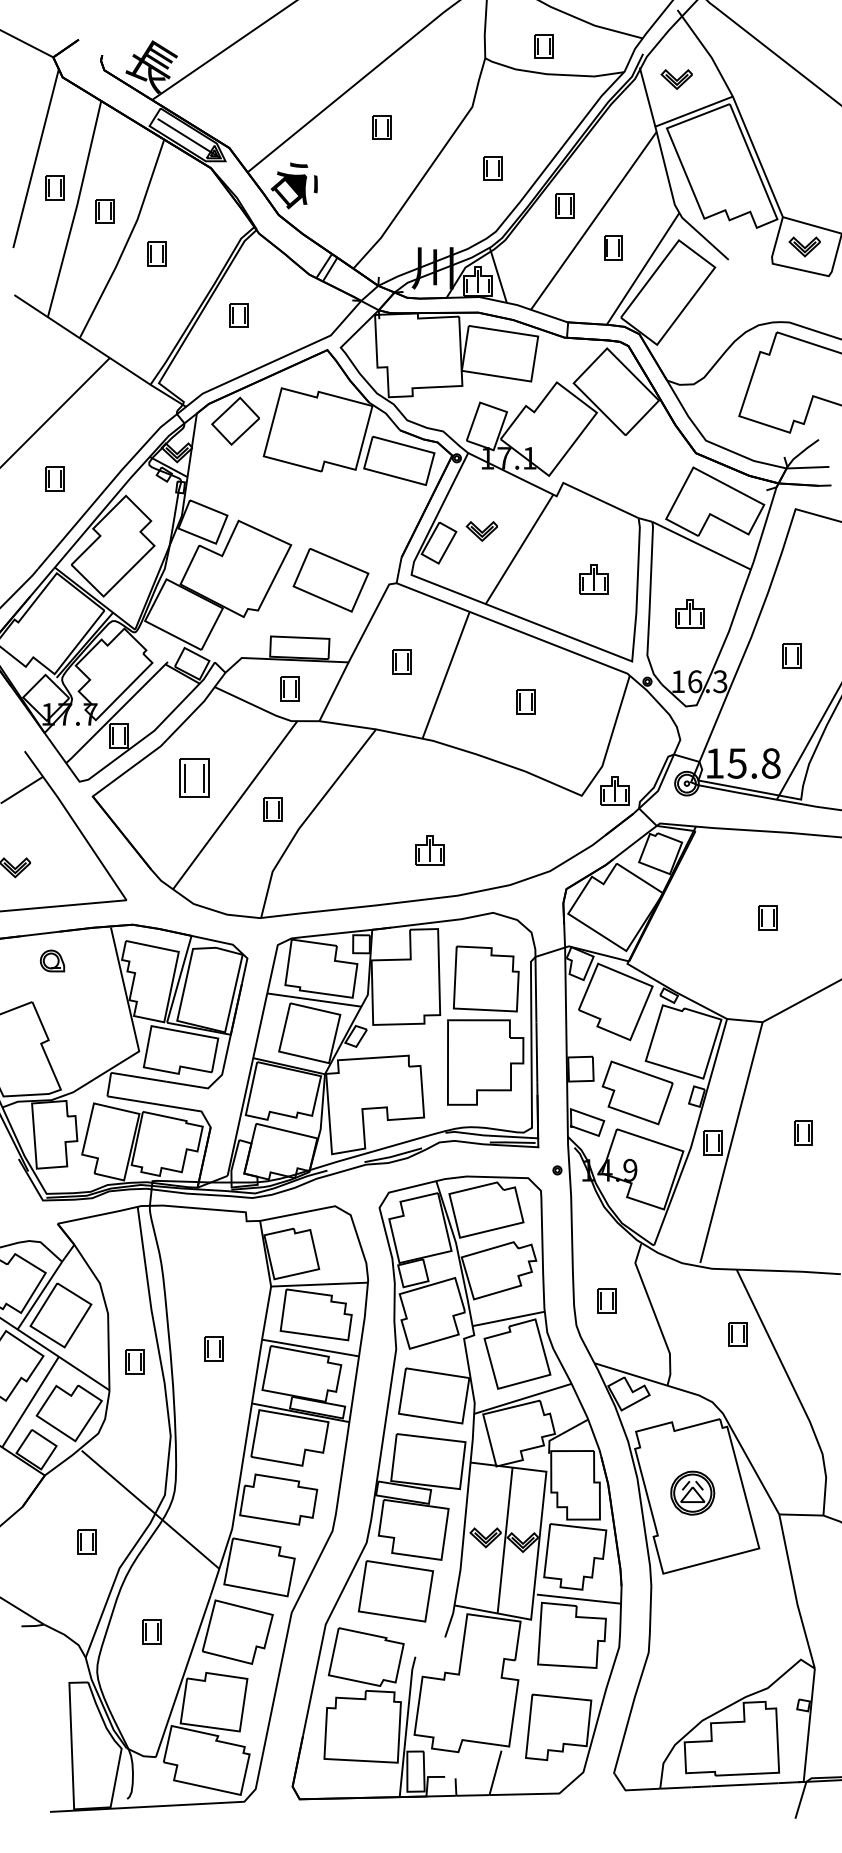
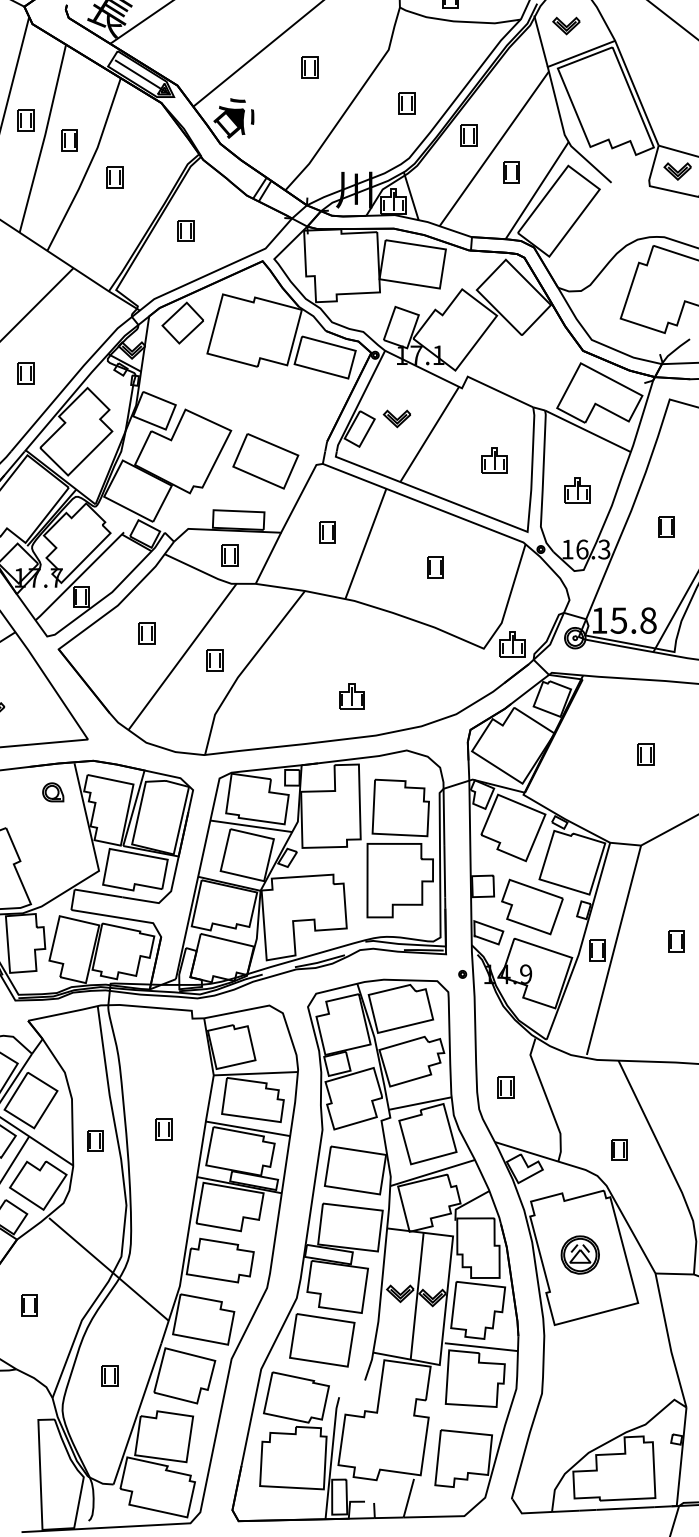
part: (194, 777) -> (147, 632), size x0.62
part: (52, 960) -> (53, 791), moved
part: (737, 1334) -> (619, 1150), moved
part: (86, 1541) -> (28, 1304), moved

